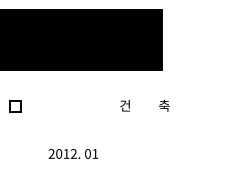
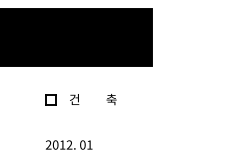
text: (144, 105) -> (92, 99), moved
part: (15, 106) -> (51, 100), moved

